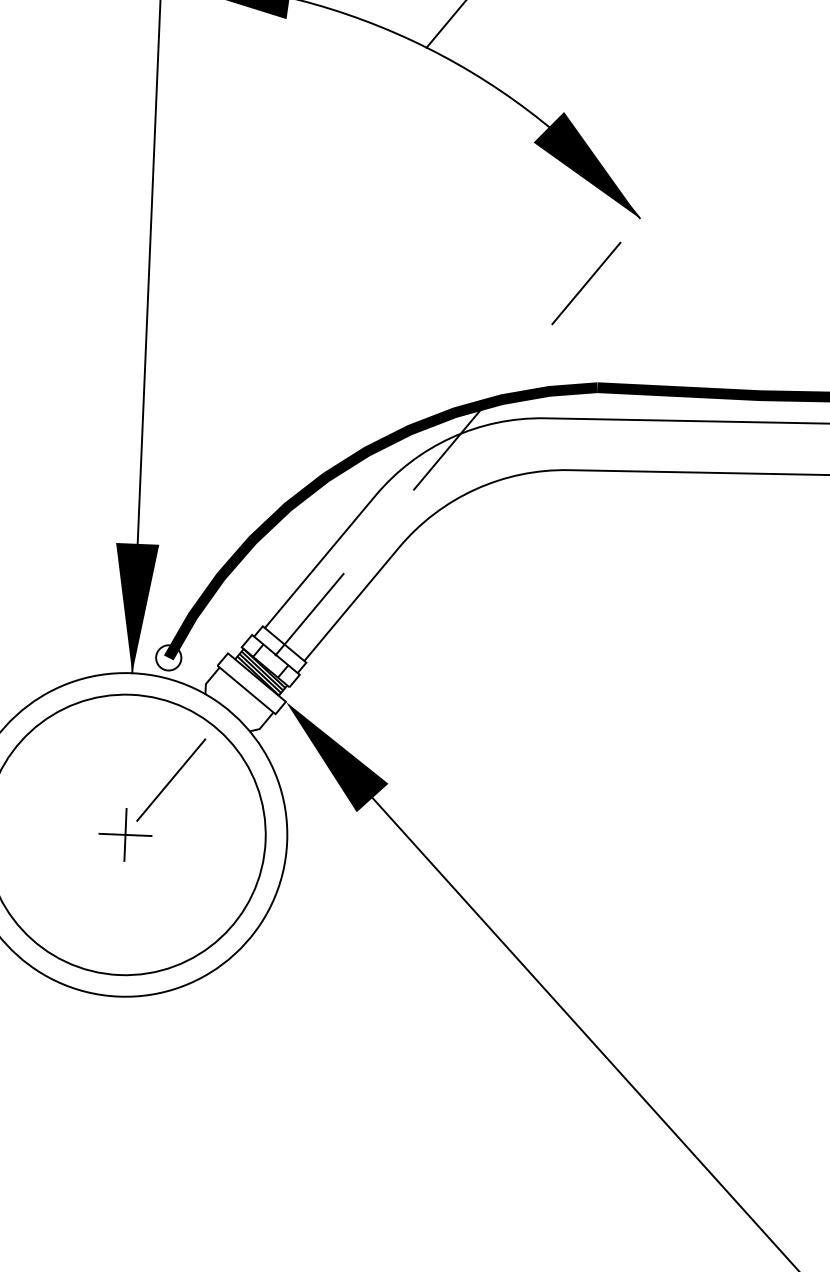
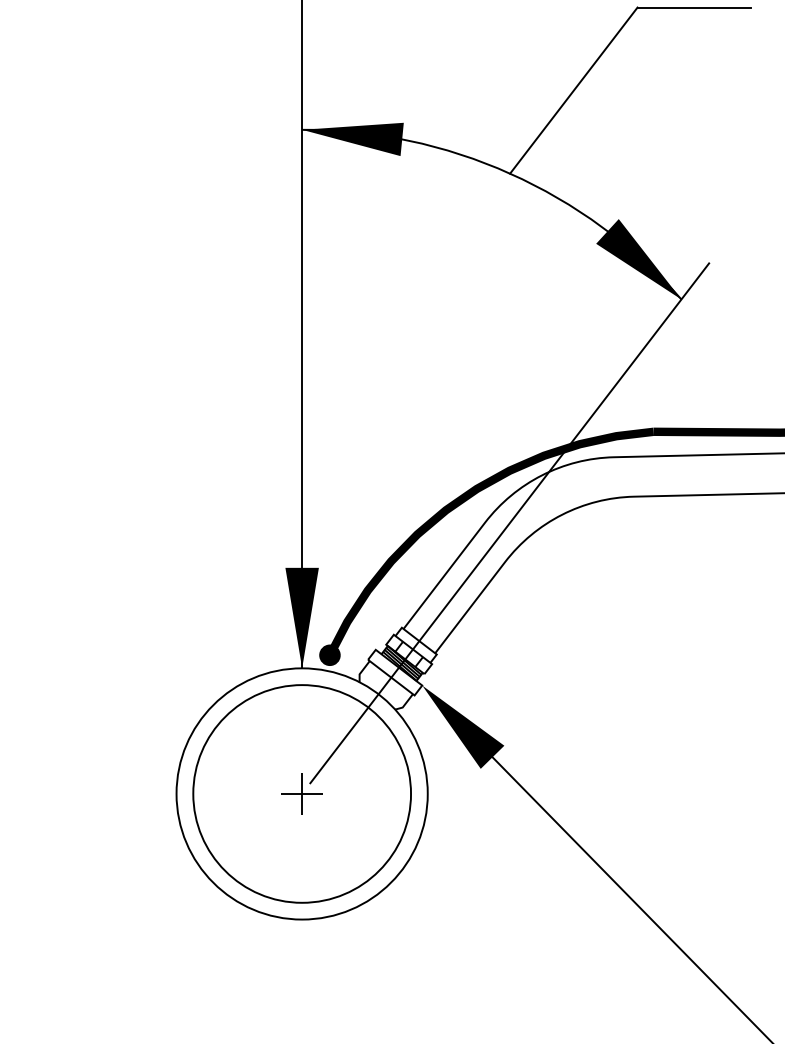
line: (406, 497) -> (509, 523), dashed -> solid
fill: (168, 658) -> (329, 655), added

